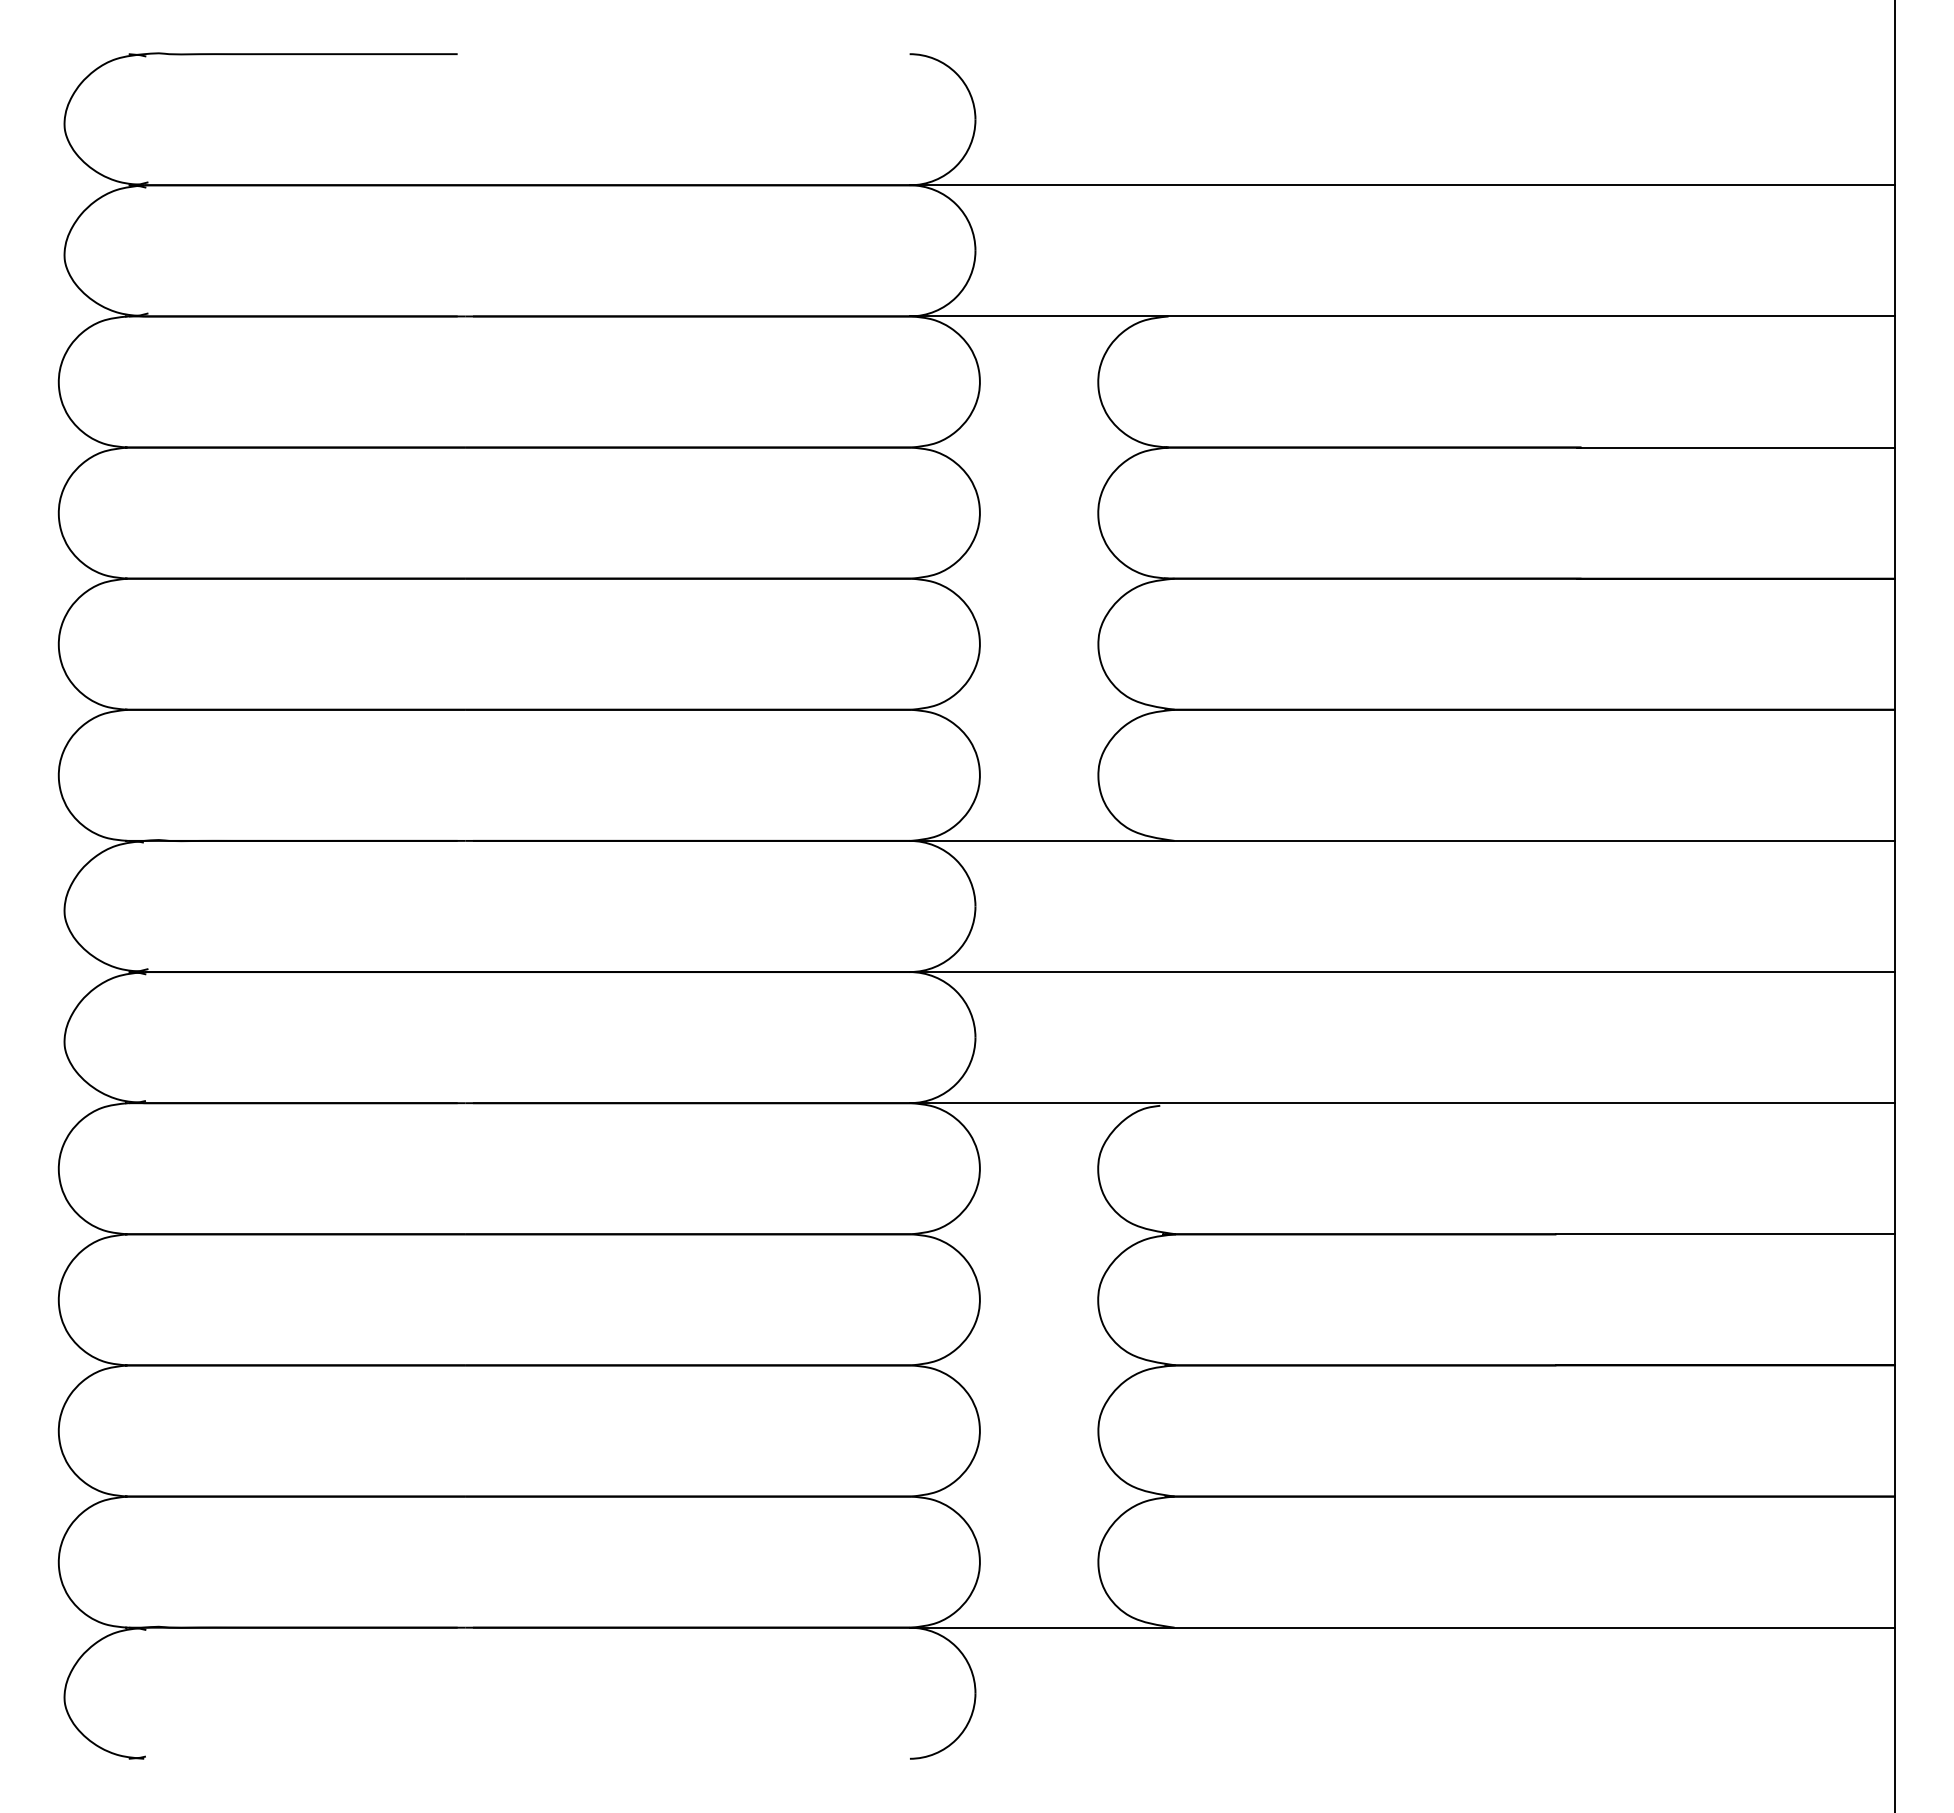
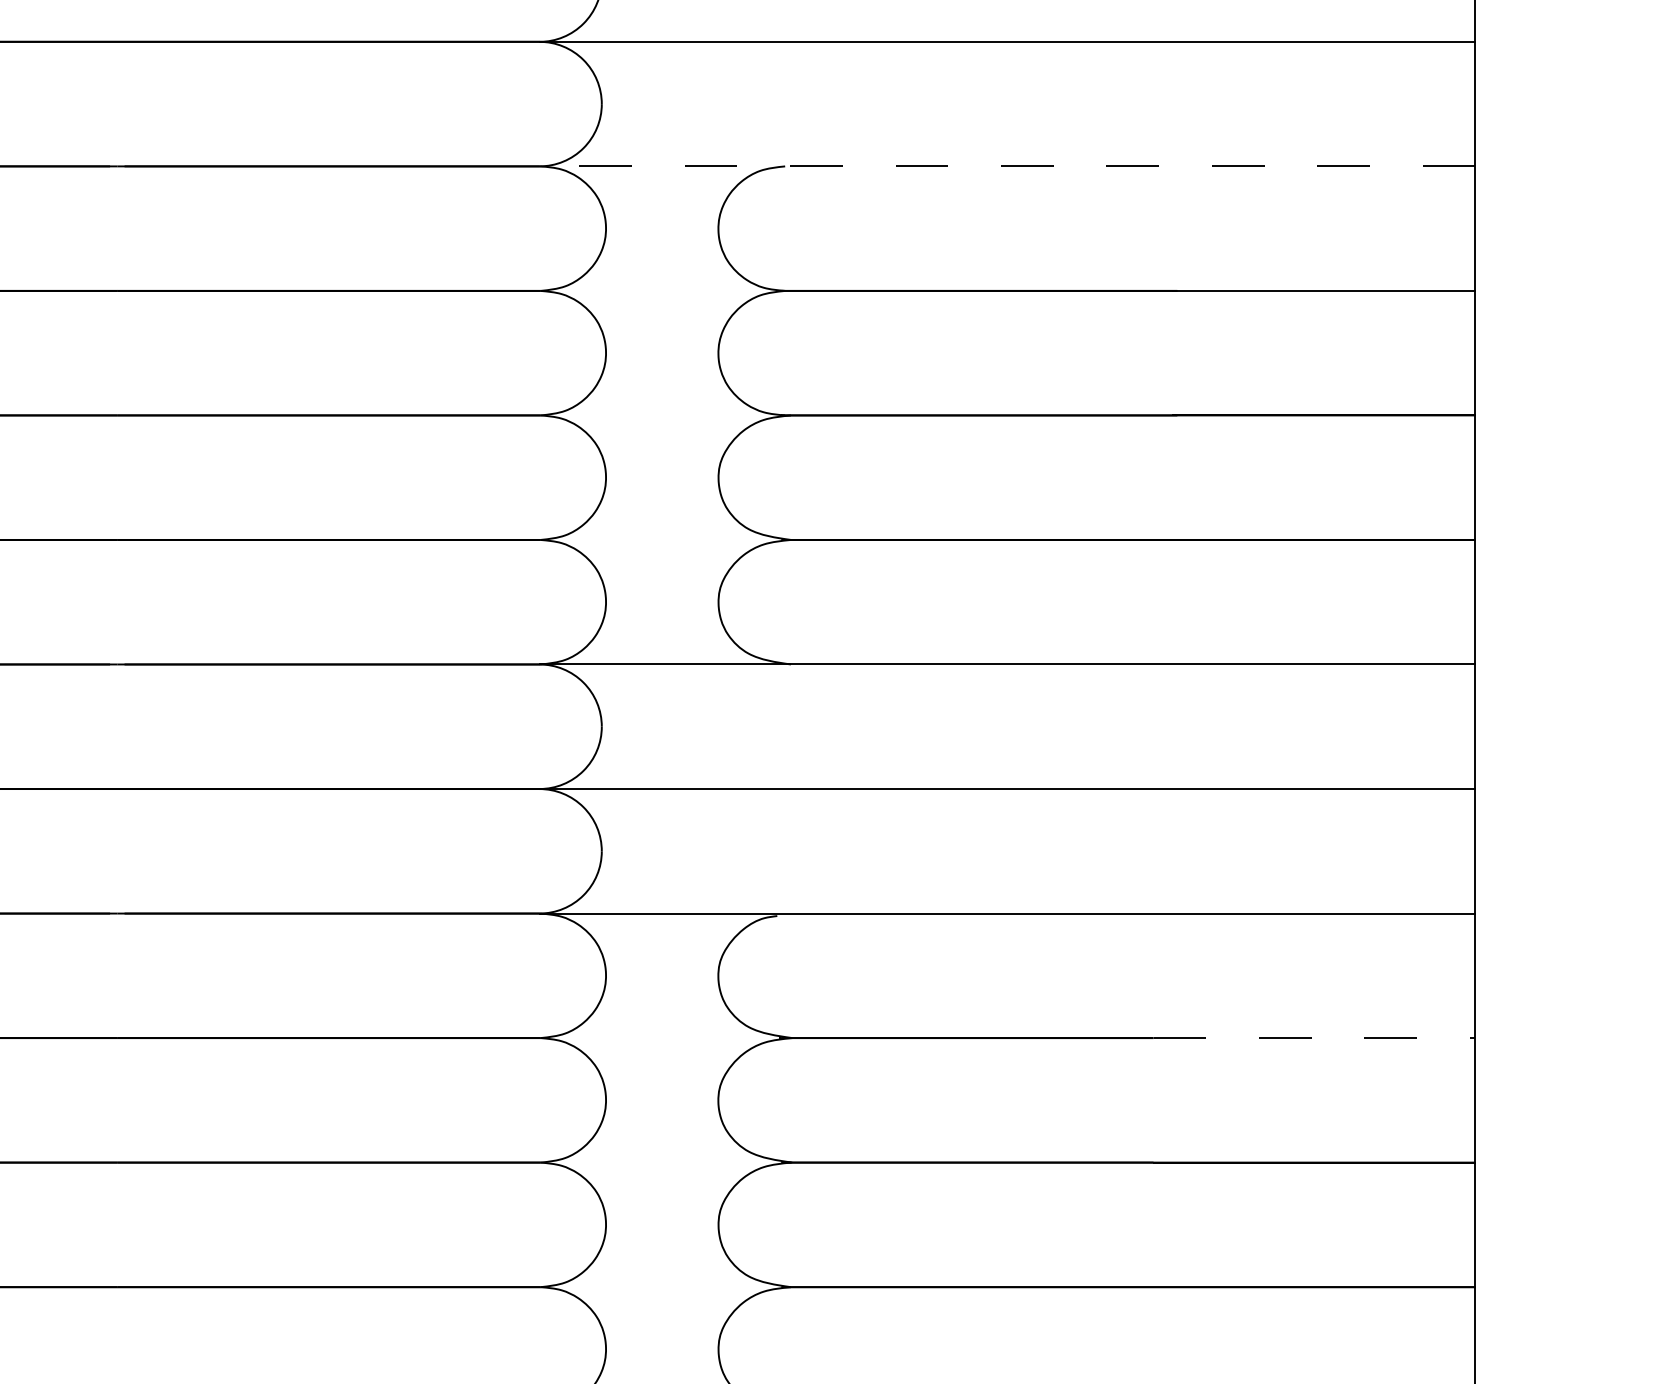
line: (1402, 316) -> (1007, 166), solid -> dashed
line: (1726, 1234) -> (1315, 1038), solid -> dashed

